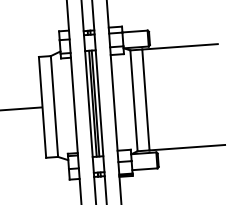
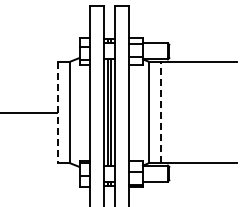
line: (146, 99) -> (161, 112), solid -> dashed
line: (42, 107) -> (57, 112), solid -> dashed

